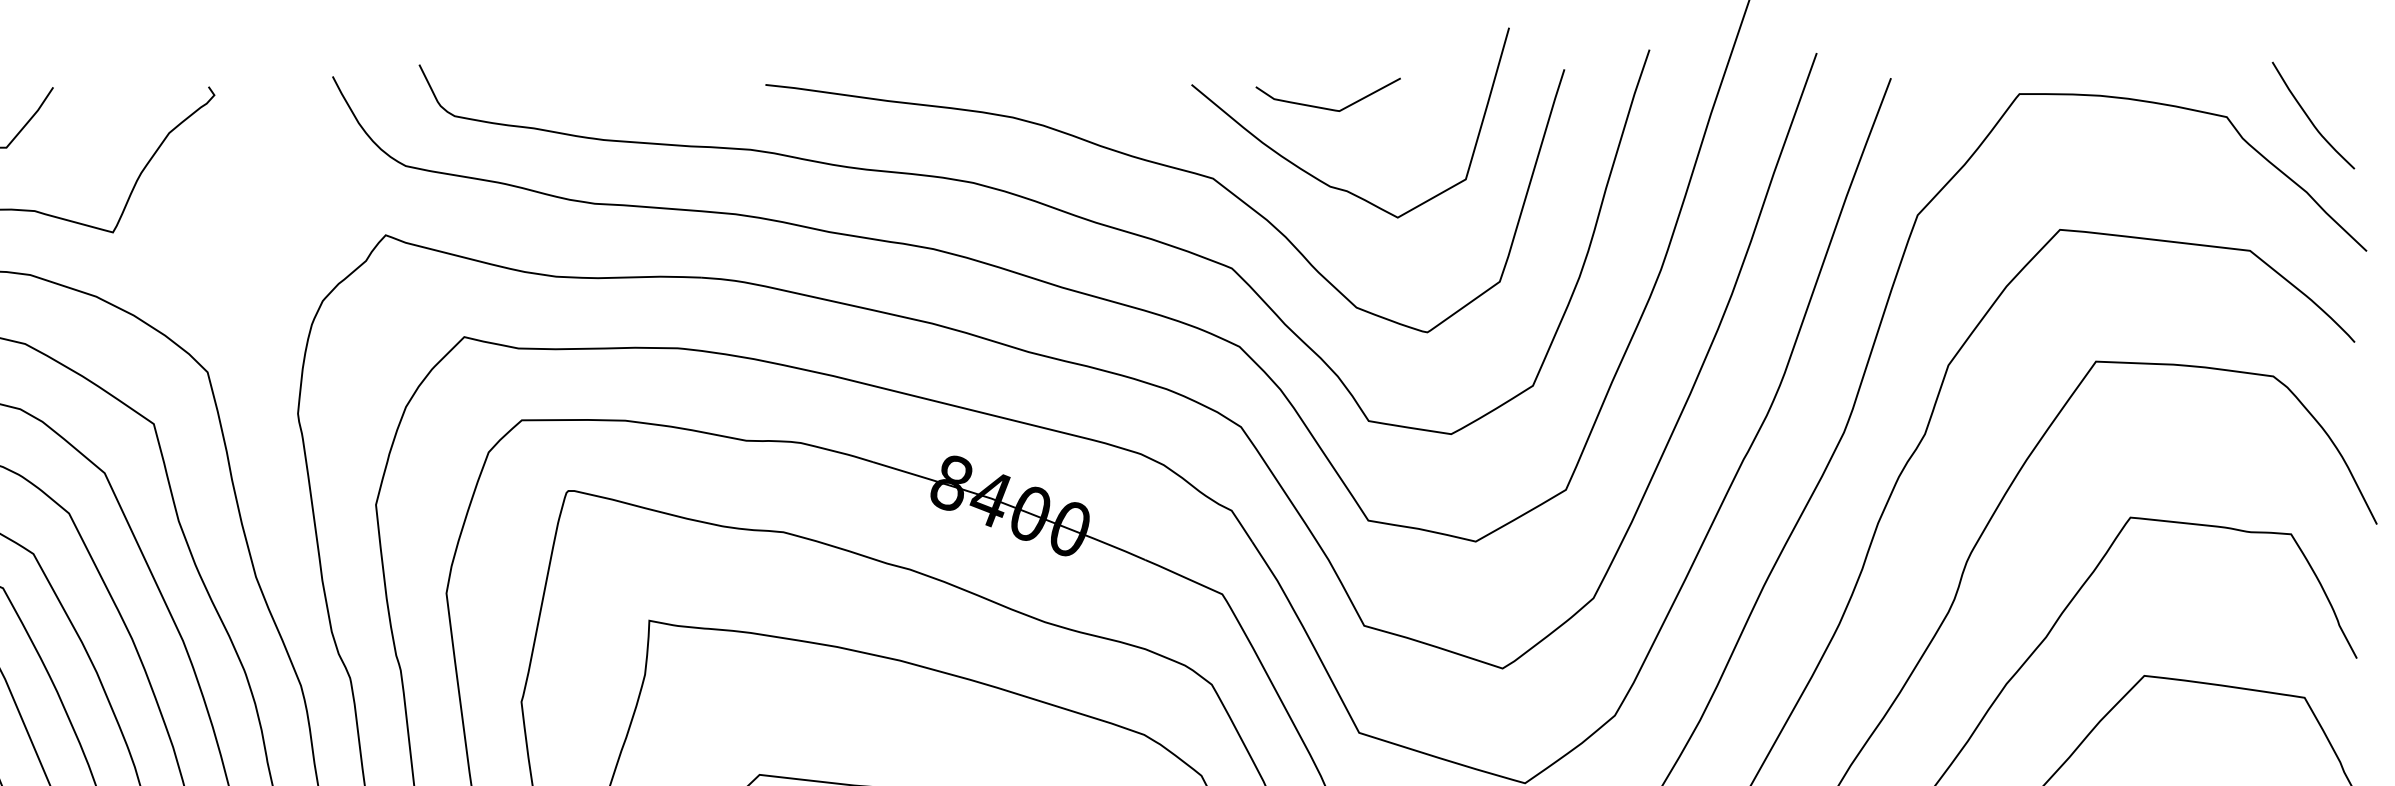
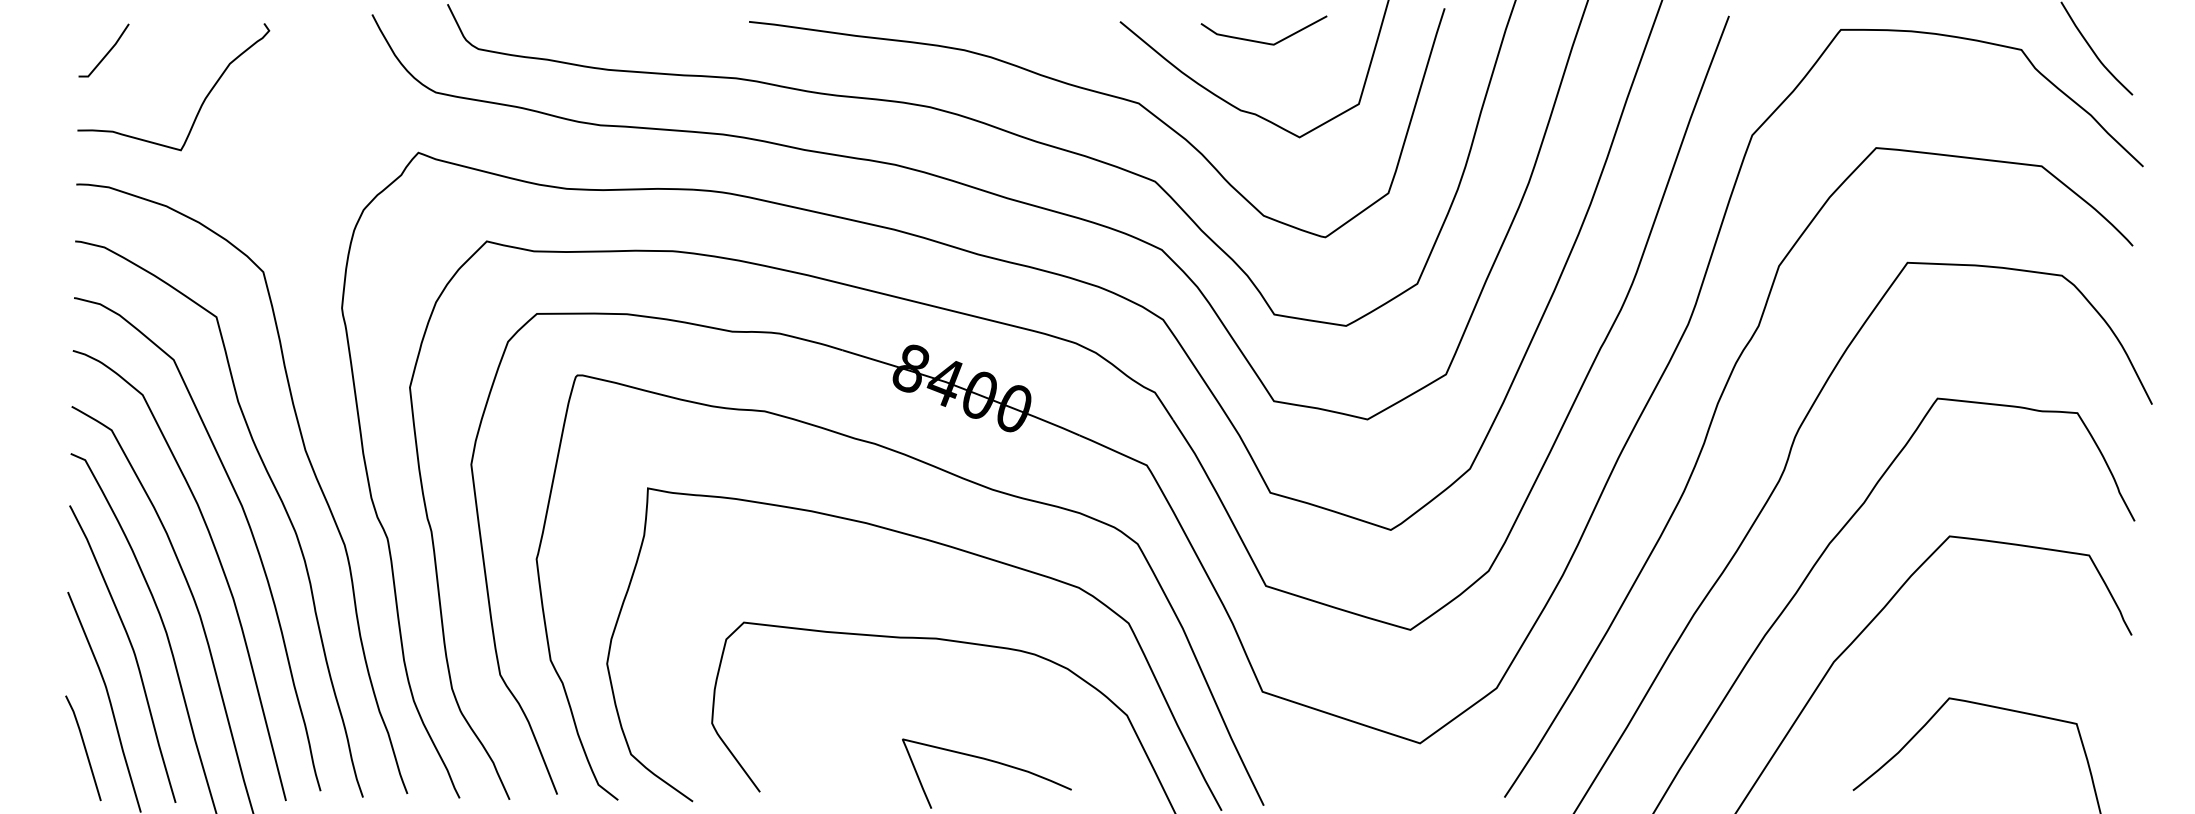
curve: (1326, 107) -> (1262, 41), moved

